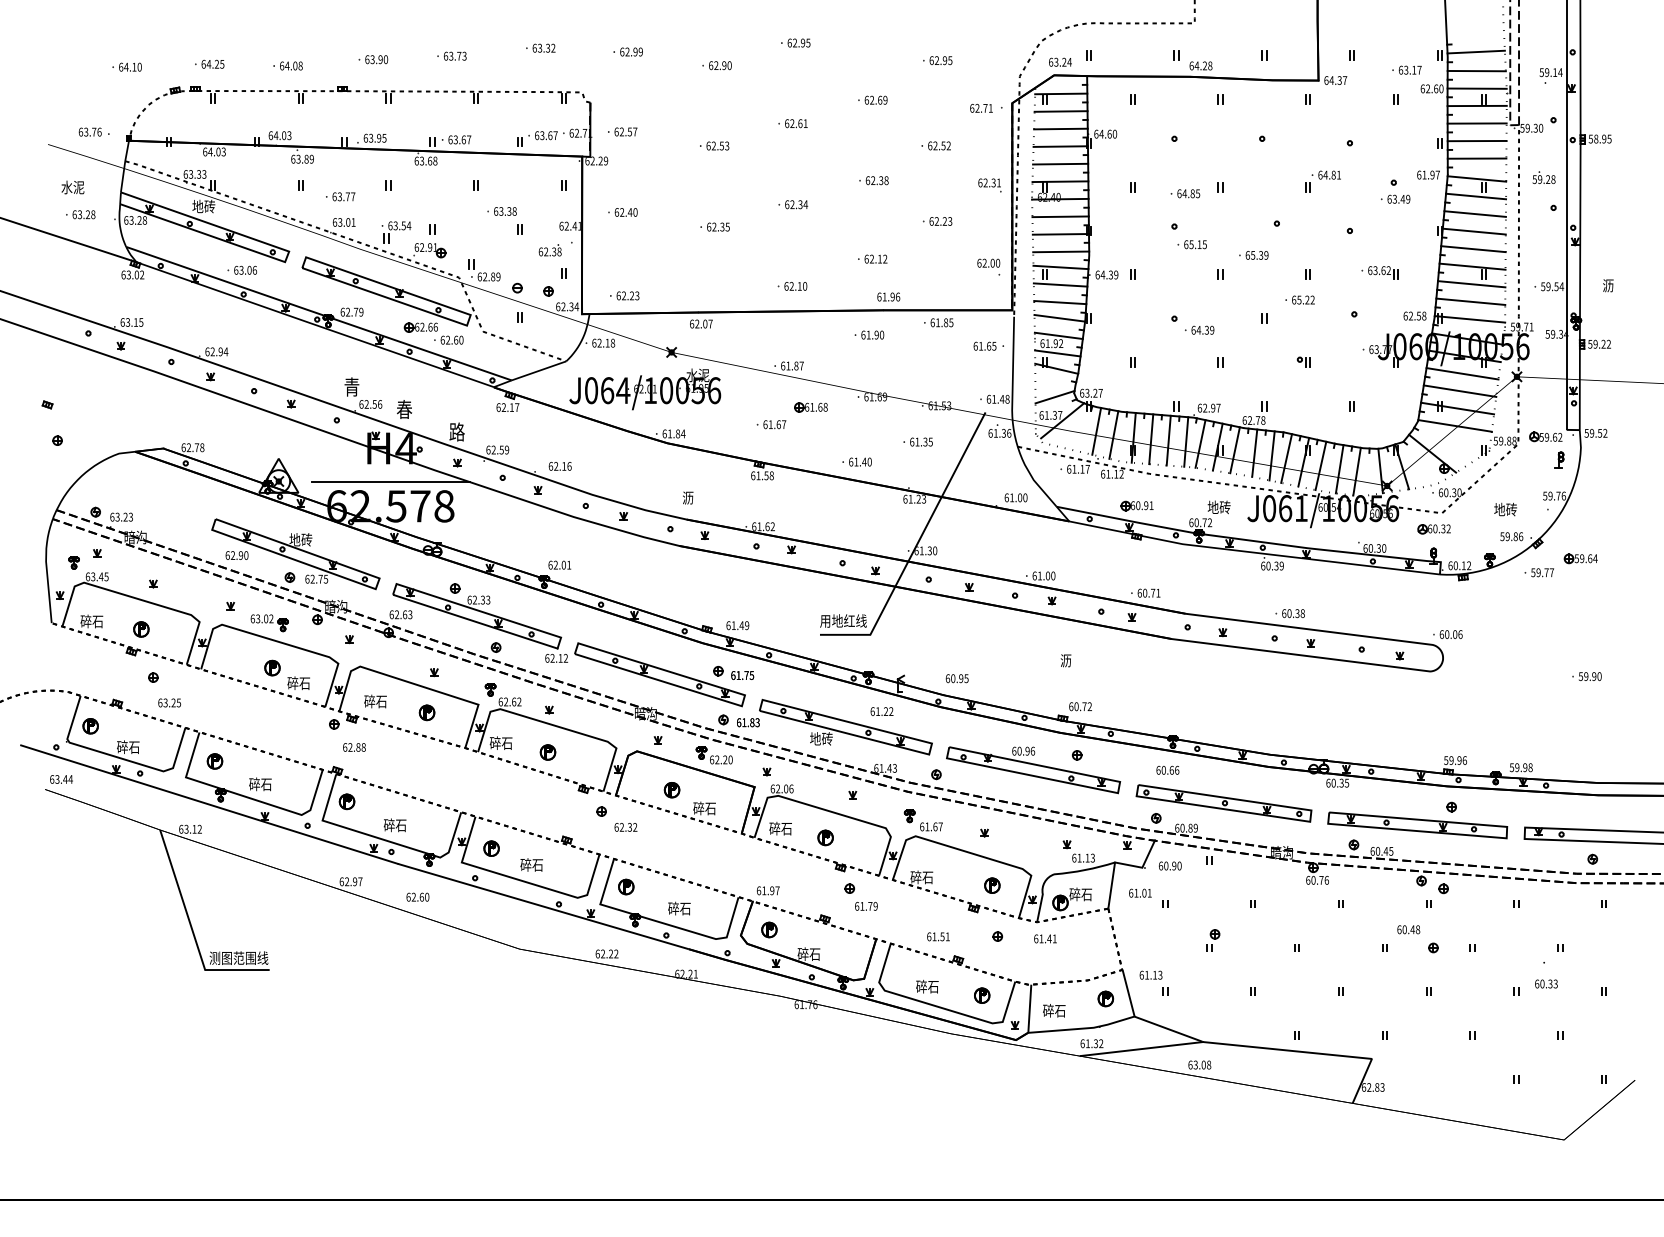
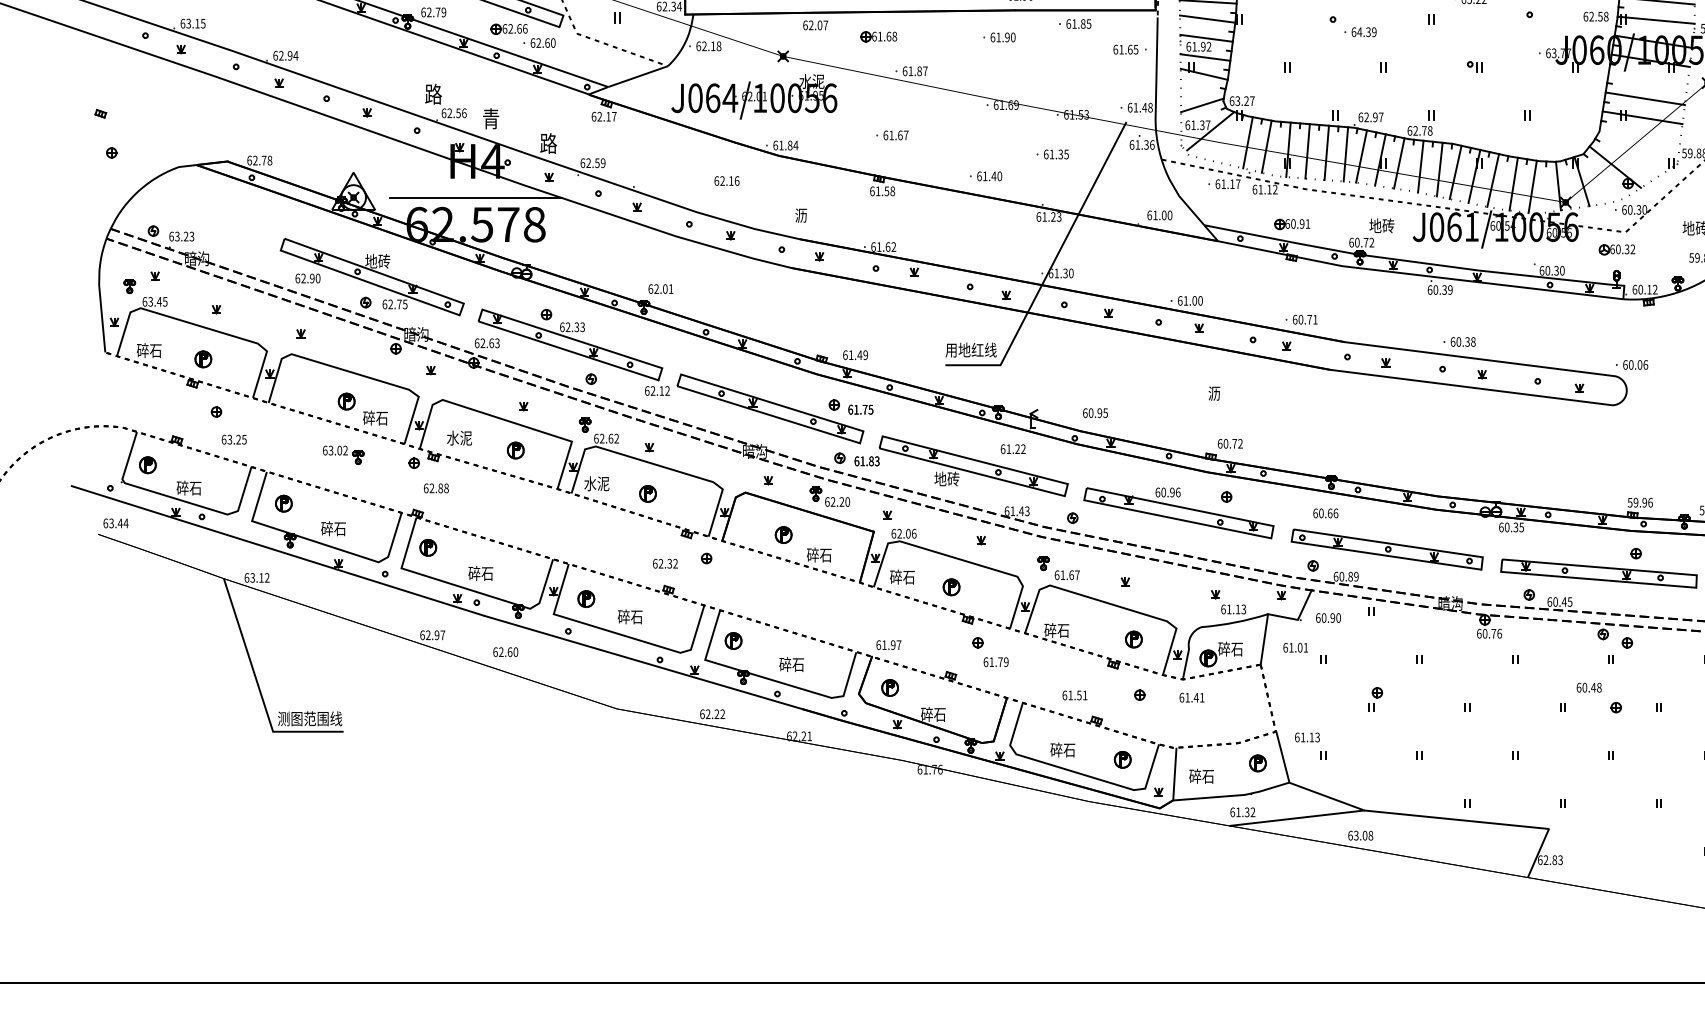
line: (1462, 373) -> (1647, 79), removed
text: (351, 386) -> (433, 93), 青 -> 路
part: (810, 407) -> (878, 36), moved
text: (404, 409) -> (491, 118), 春 -> 青
line: (1454, 425) -> (1639, 136), removed
text: (559, 466) -> (726, 181), moved
part: (269, 623) -> (343, 455), moved
text: (375, 701) -> (459, 438), 碎石 -> 水泥
text: (500, 742) -> (596, 482), 碎石 -> 水泥
text: (625, 827) -> (664, 563), moved

